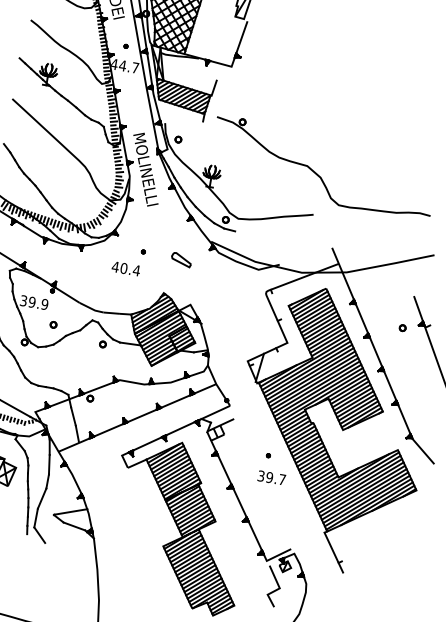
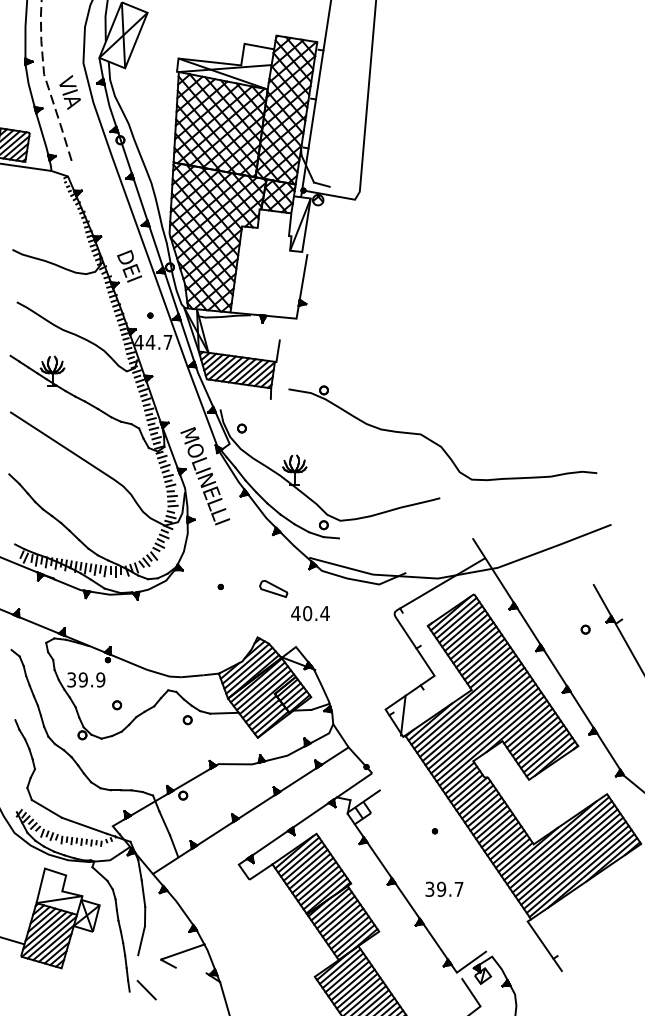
text: (126, 268) -> (310, 613), moved
text: (271, 477) -> (444, 888), moved
line: (35, 518) -> (137, 968), removed
line: (73, 526) -> (190, 970), removed

